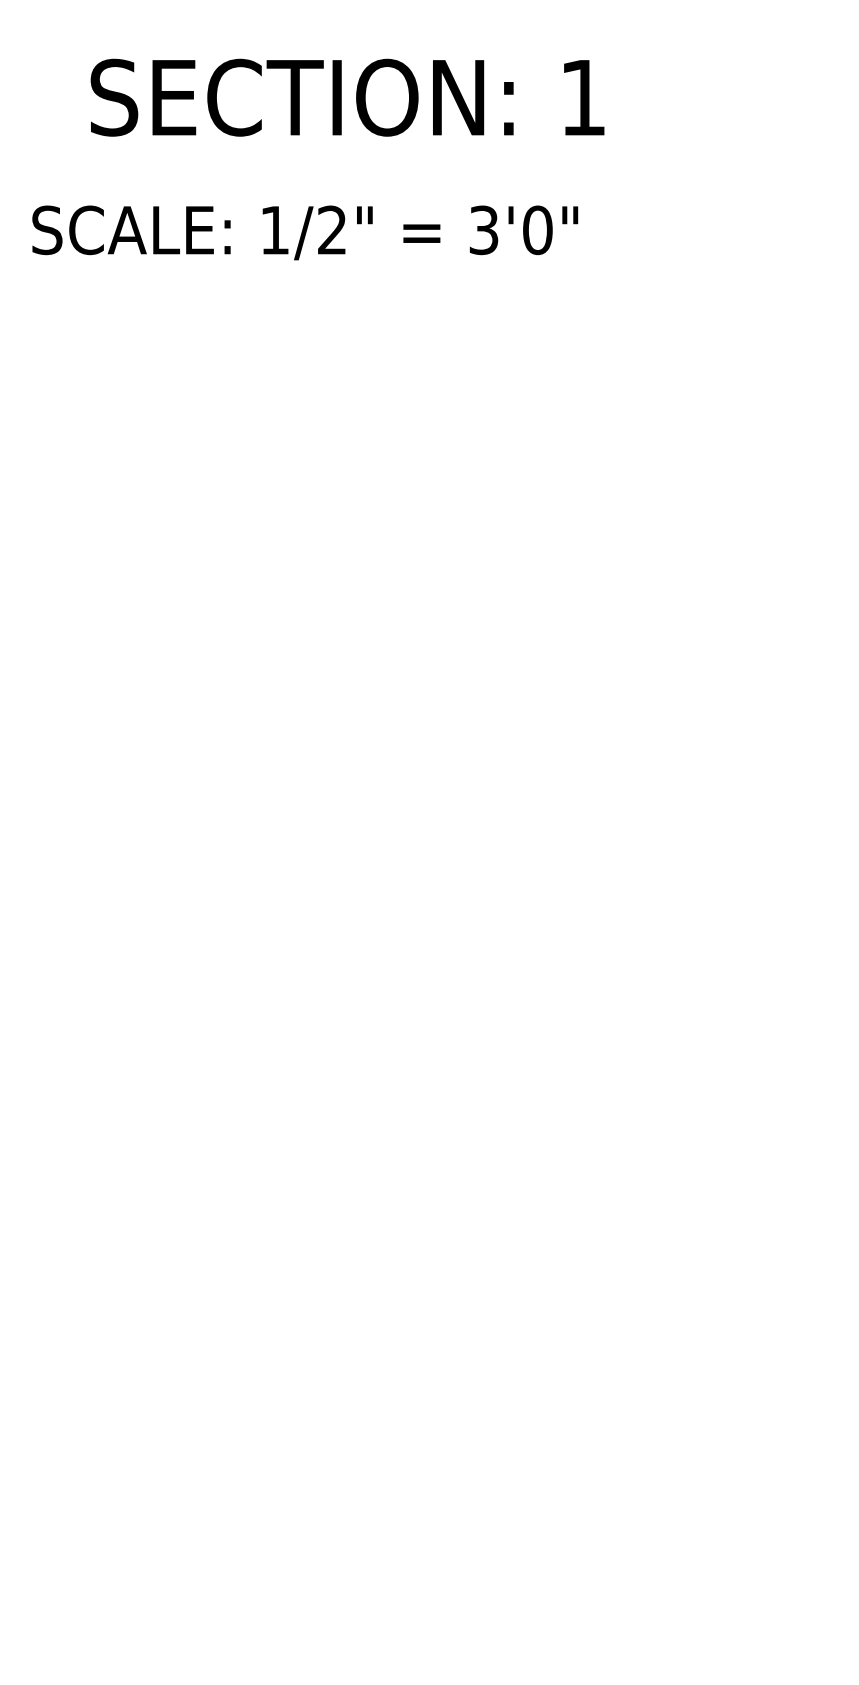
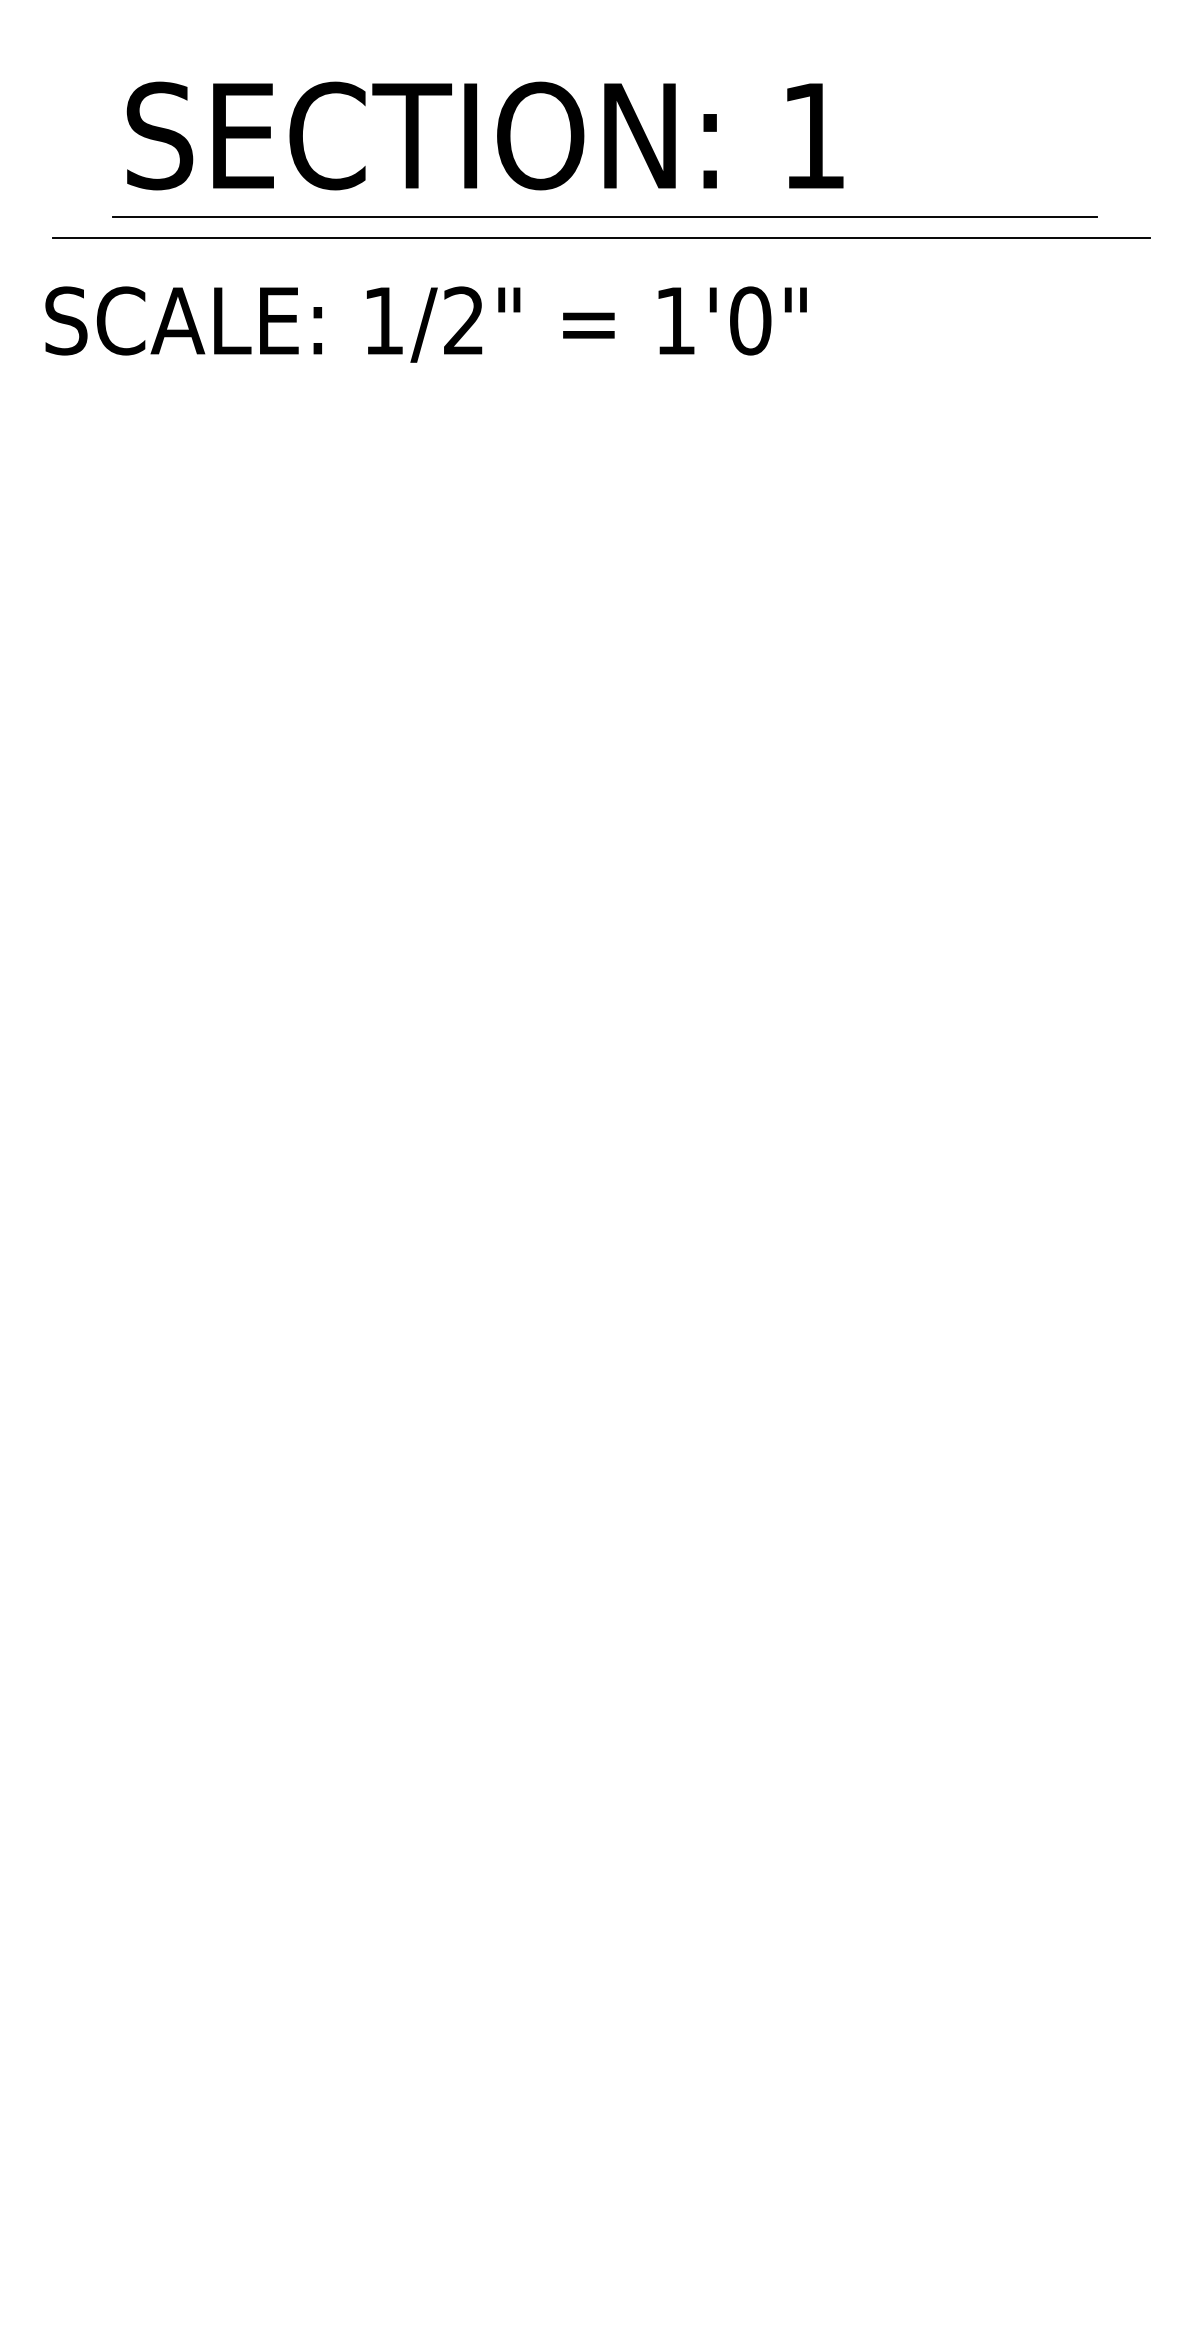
line: (433, 155) -> (605, 216), added
line: (430, 171) -> (601, 238), added
text: (483, 229) -> (675, 320), 3'0" -> 1'0"

